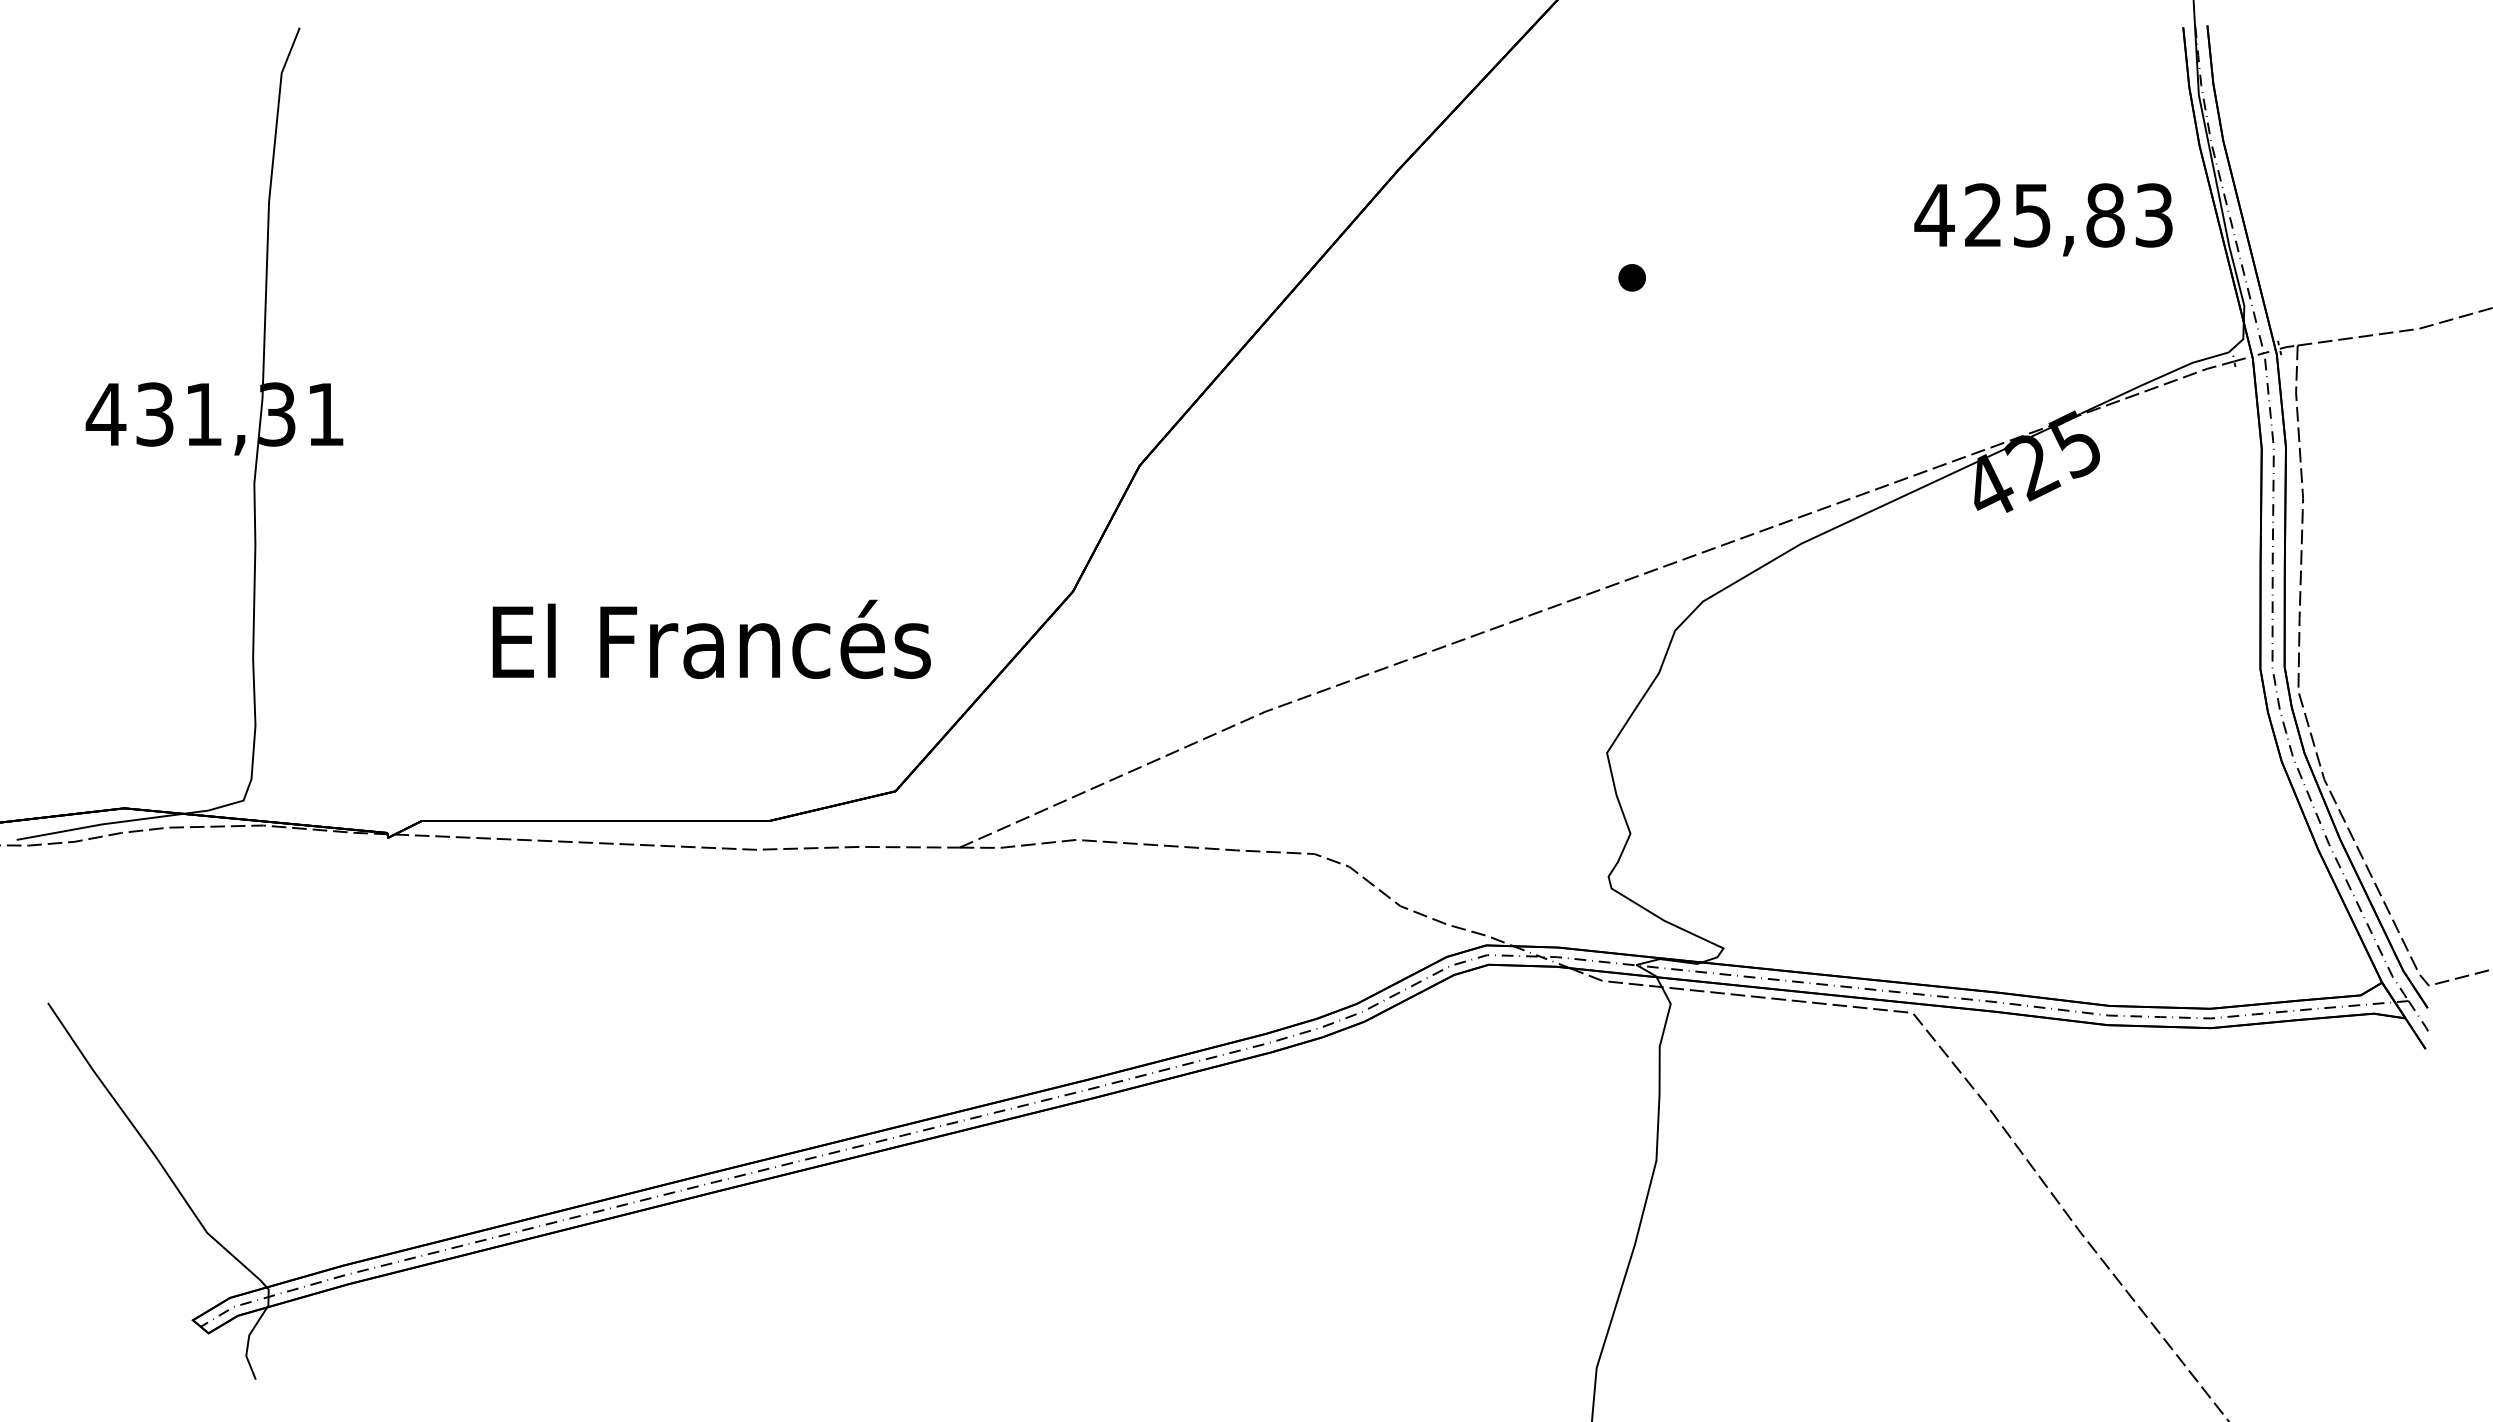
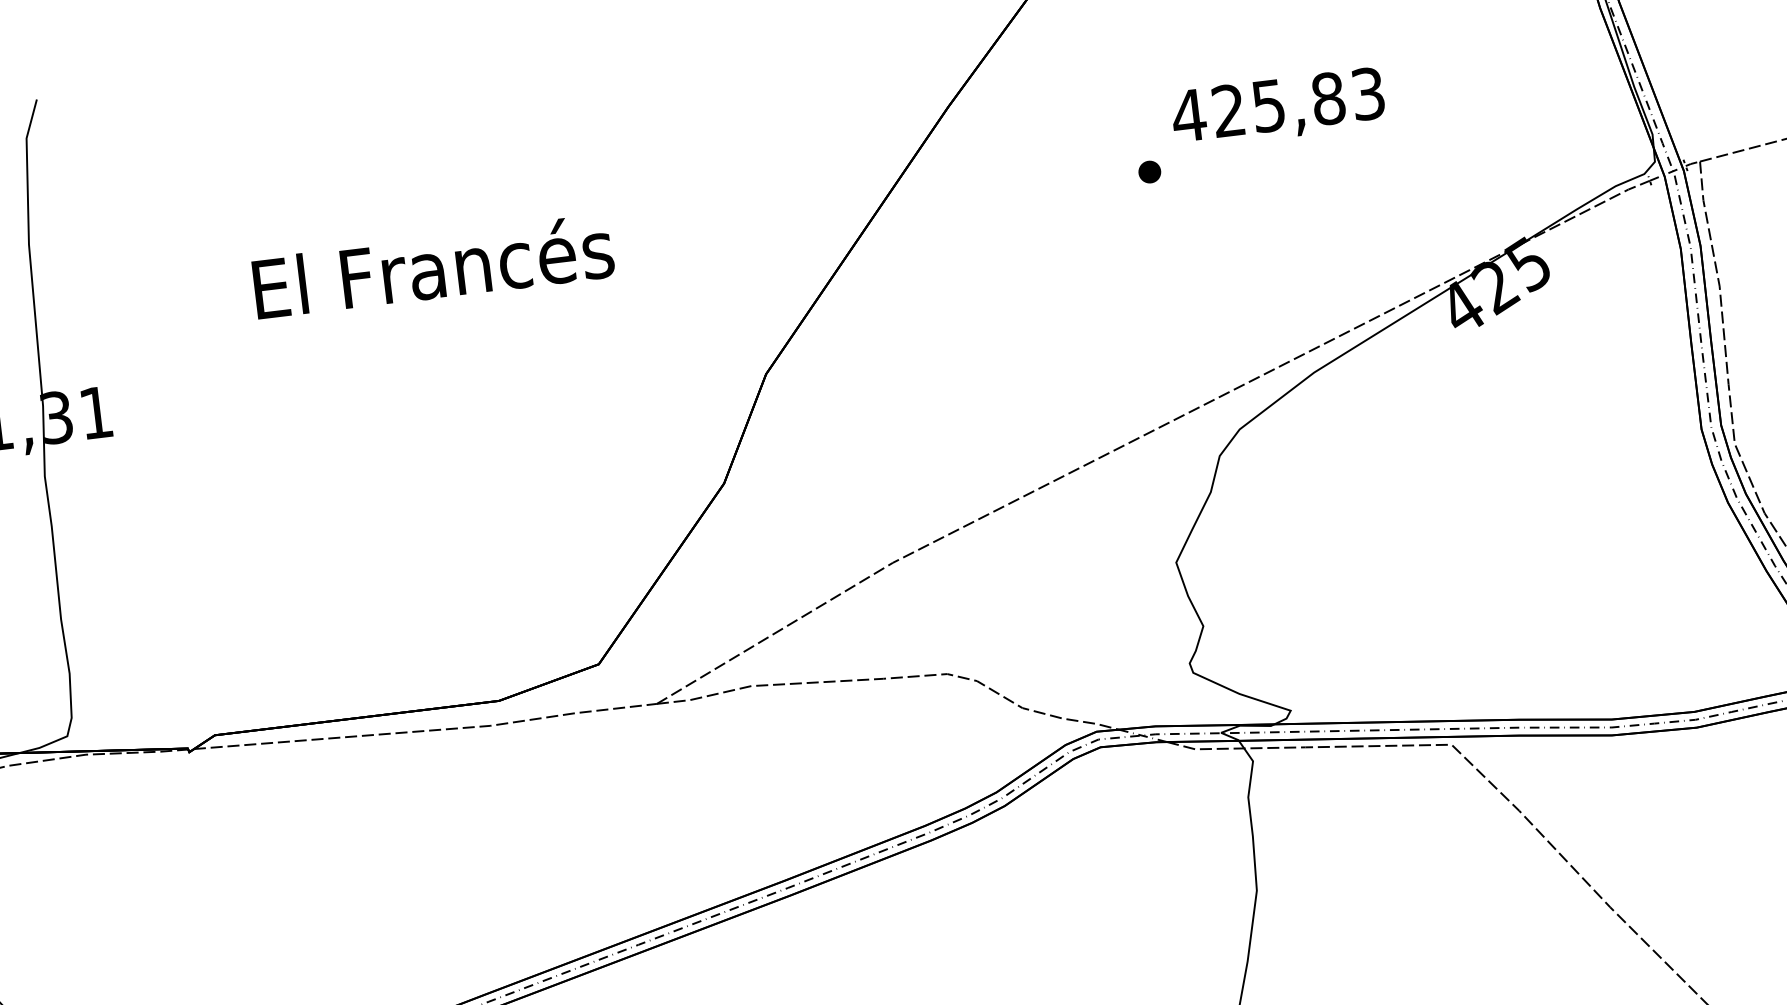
text: (2043, 219) -> (1278, 108), moved
text: (711, 638) -> (433, 265), moved

